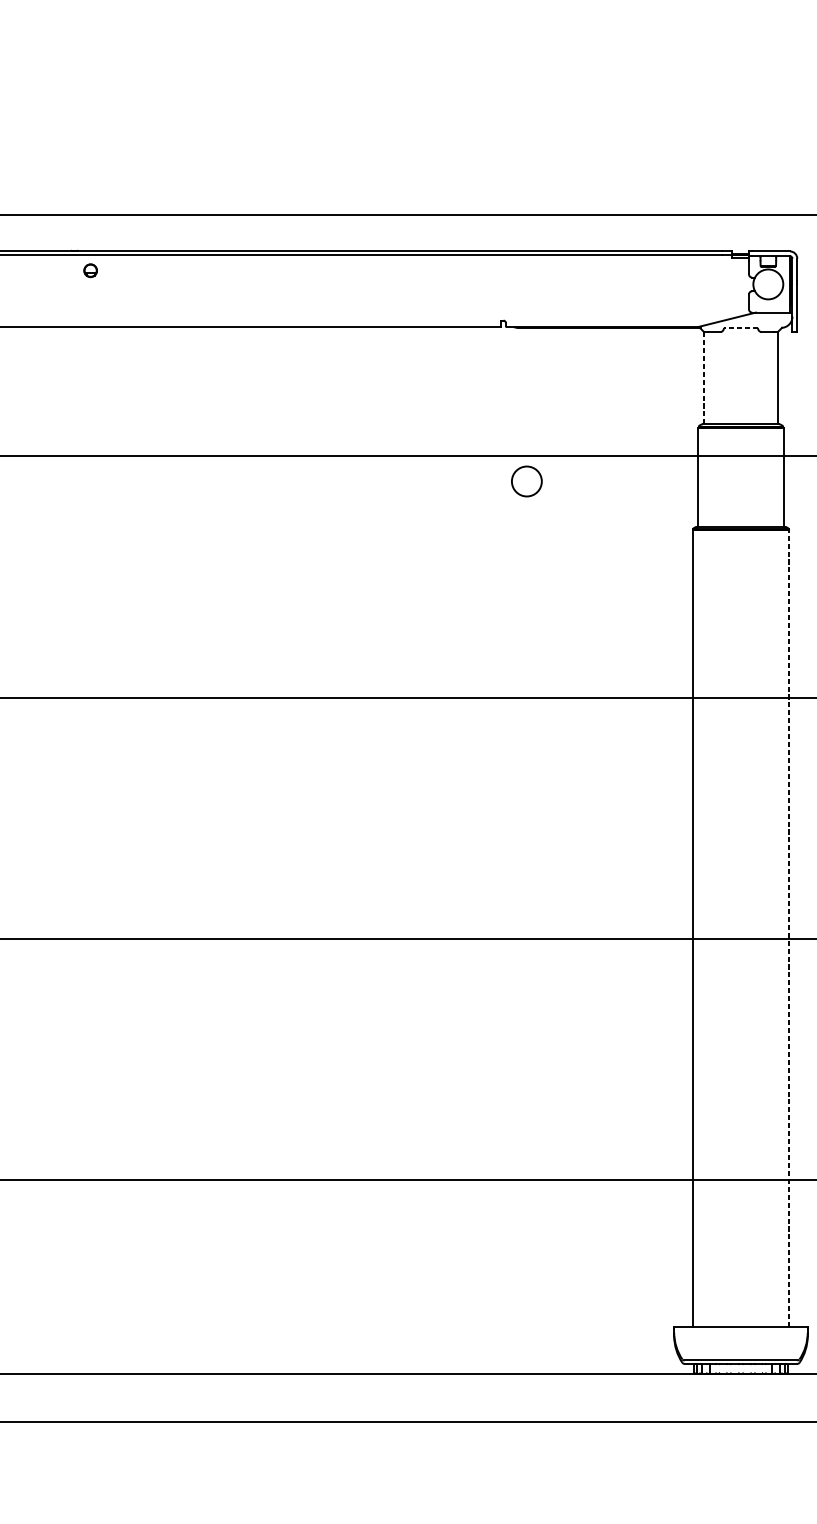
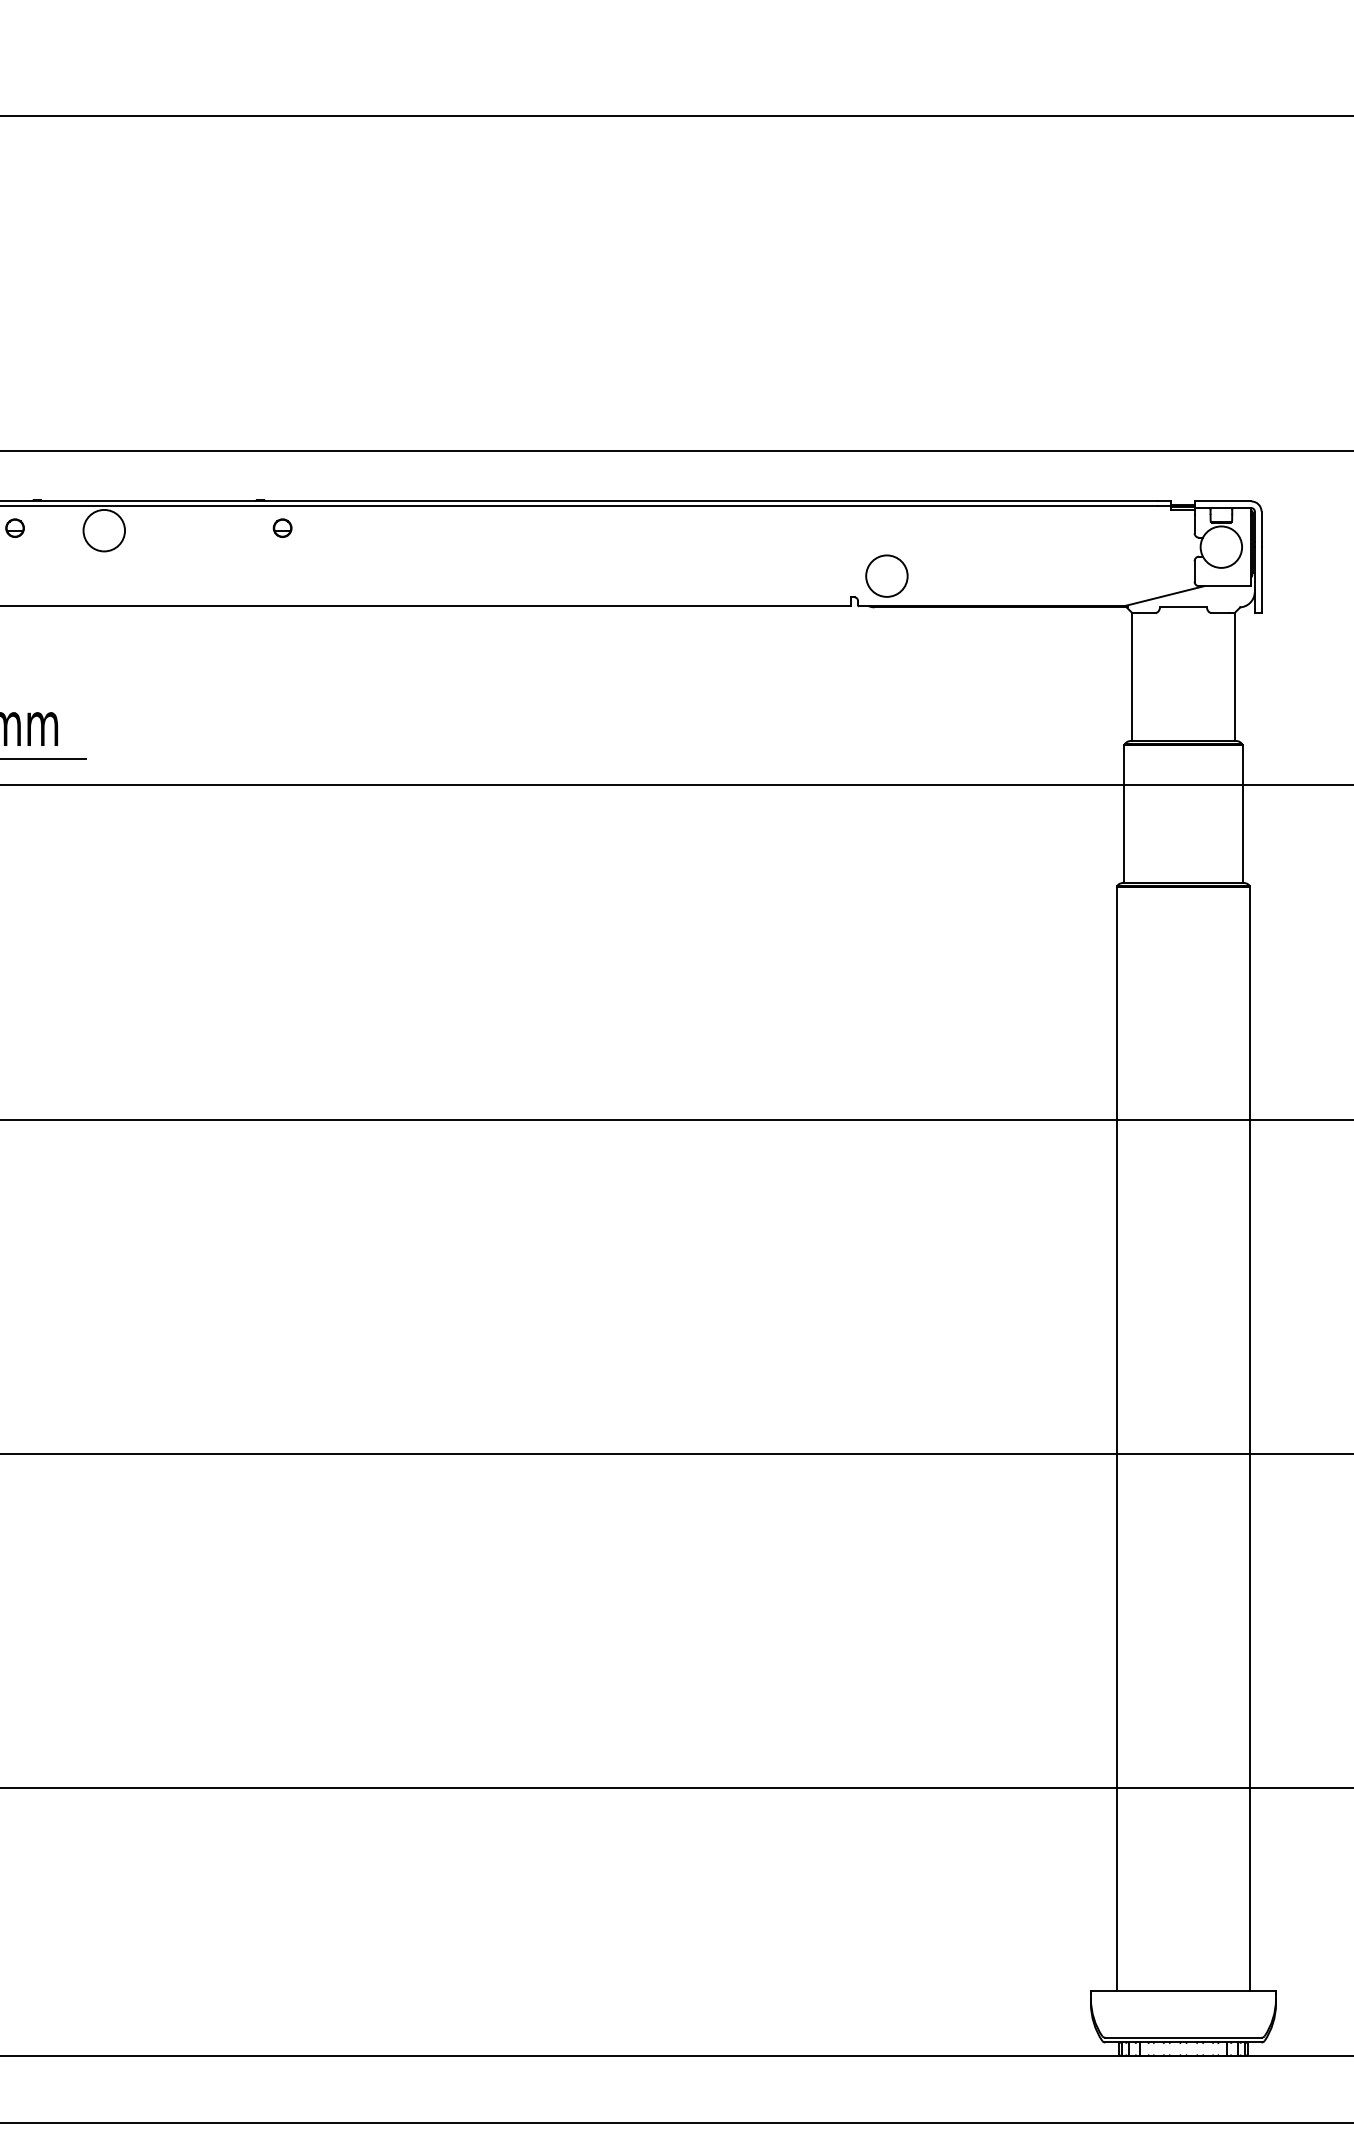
line: (740, 327) -> (1182, 607), dashed -> solid
line: (704, 377) -> (1132, 676), dashed -> solid
circle: (526, 481) -> (886, 575), moved
line: (789, 928) -> (1250, 1439), dashed -> solid

